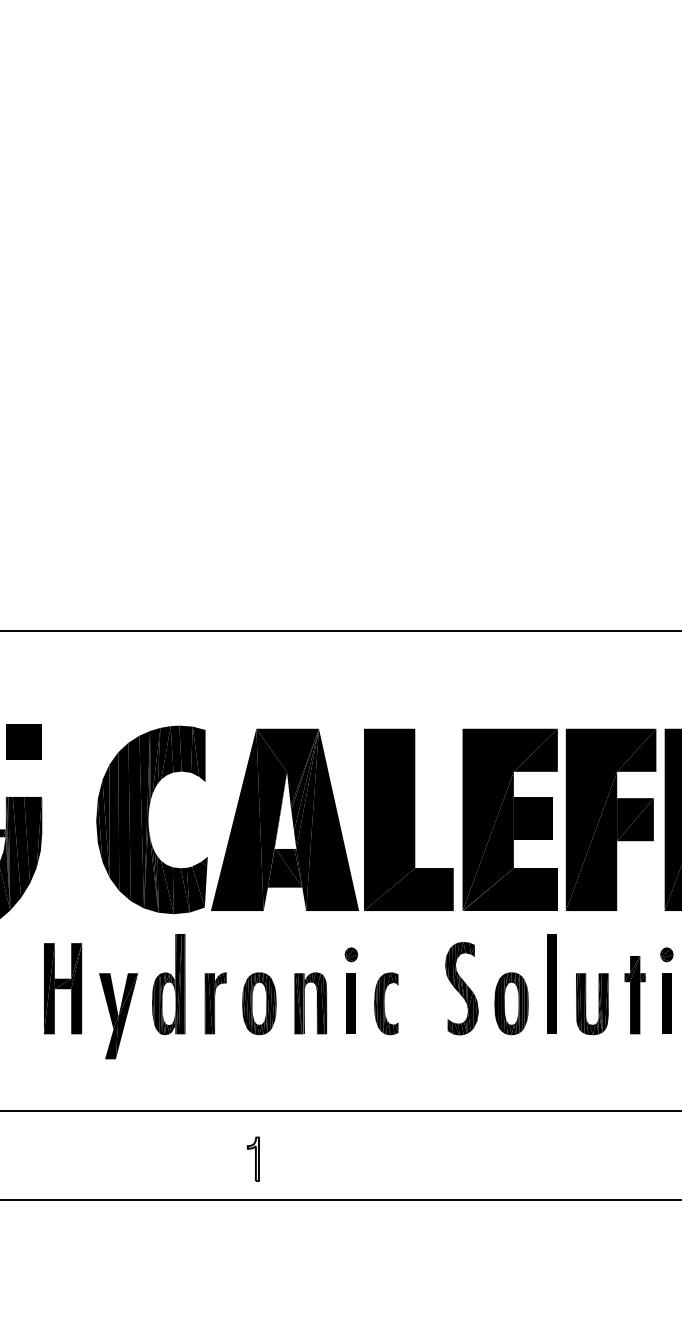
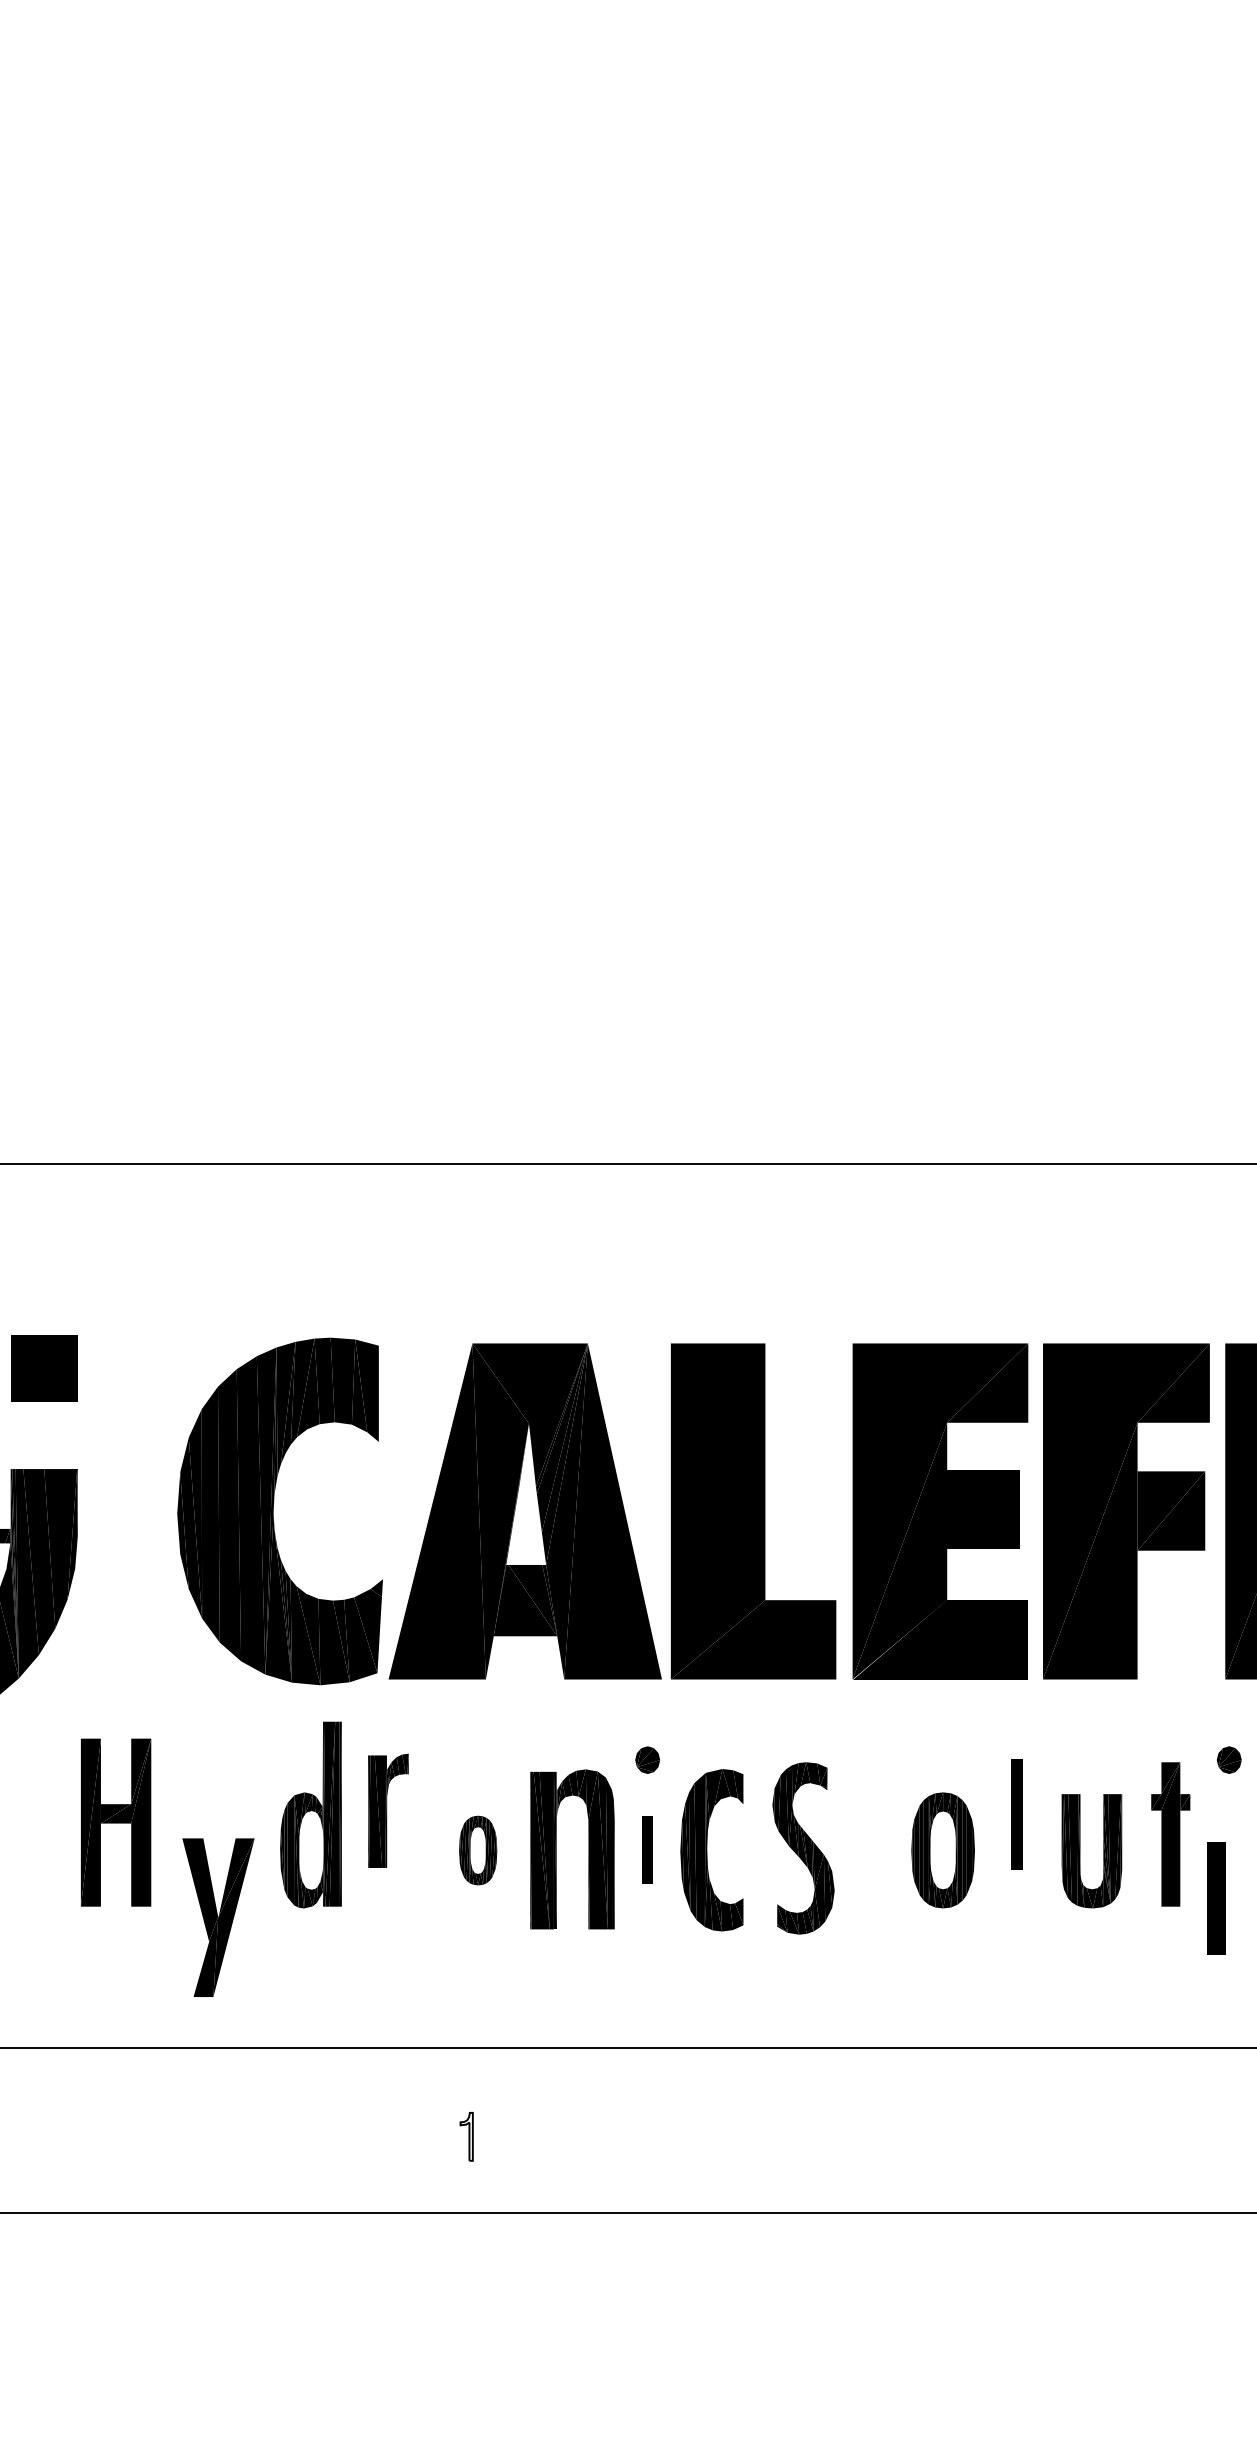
part: (551, 983) -> (1016, 1813), size x0.6
part: (461, 988) -> (802, 1848), moved
part: (215, 1003) -> (387, 1811), moved
part: (259, 1003) -> (478, 1849), size x0.6
part: (310, 1003) -> (572, 1849), size x1.4
part: (350, 1003) -> (646, 1849), size x0.6
part: (386, 1003) -> (712, 1849), size x1.4
part: (666, 1003) -> (1215, 1897), moved
part: (118, 1016) -> (218, 1918), moved
part: (252, 1158) -> (465, 2135), size x0.6

